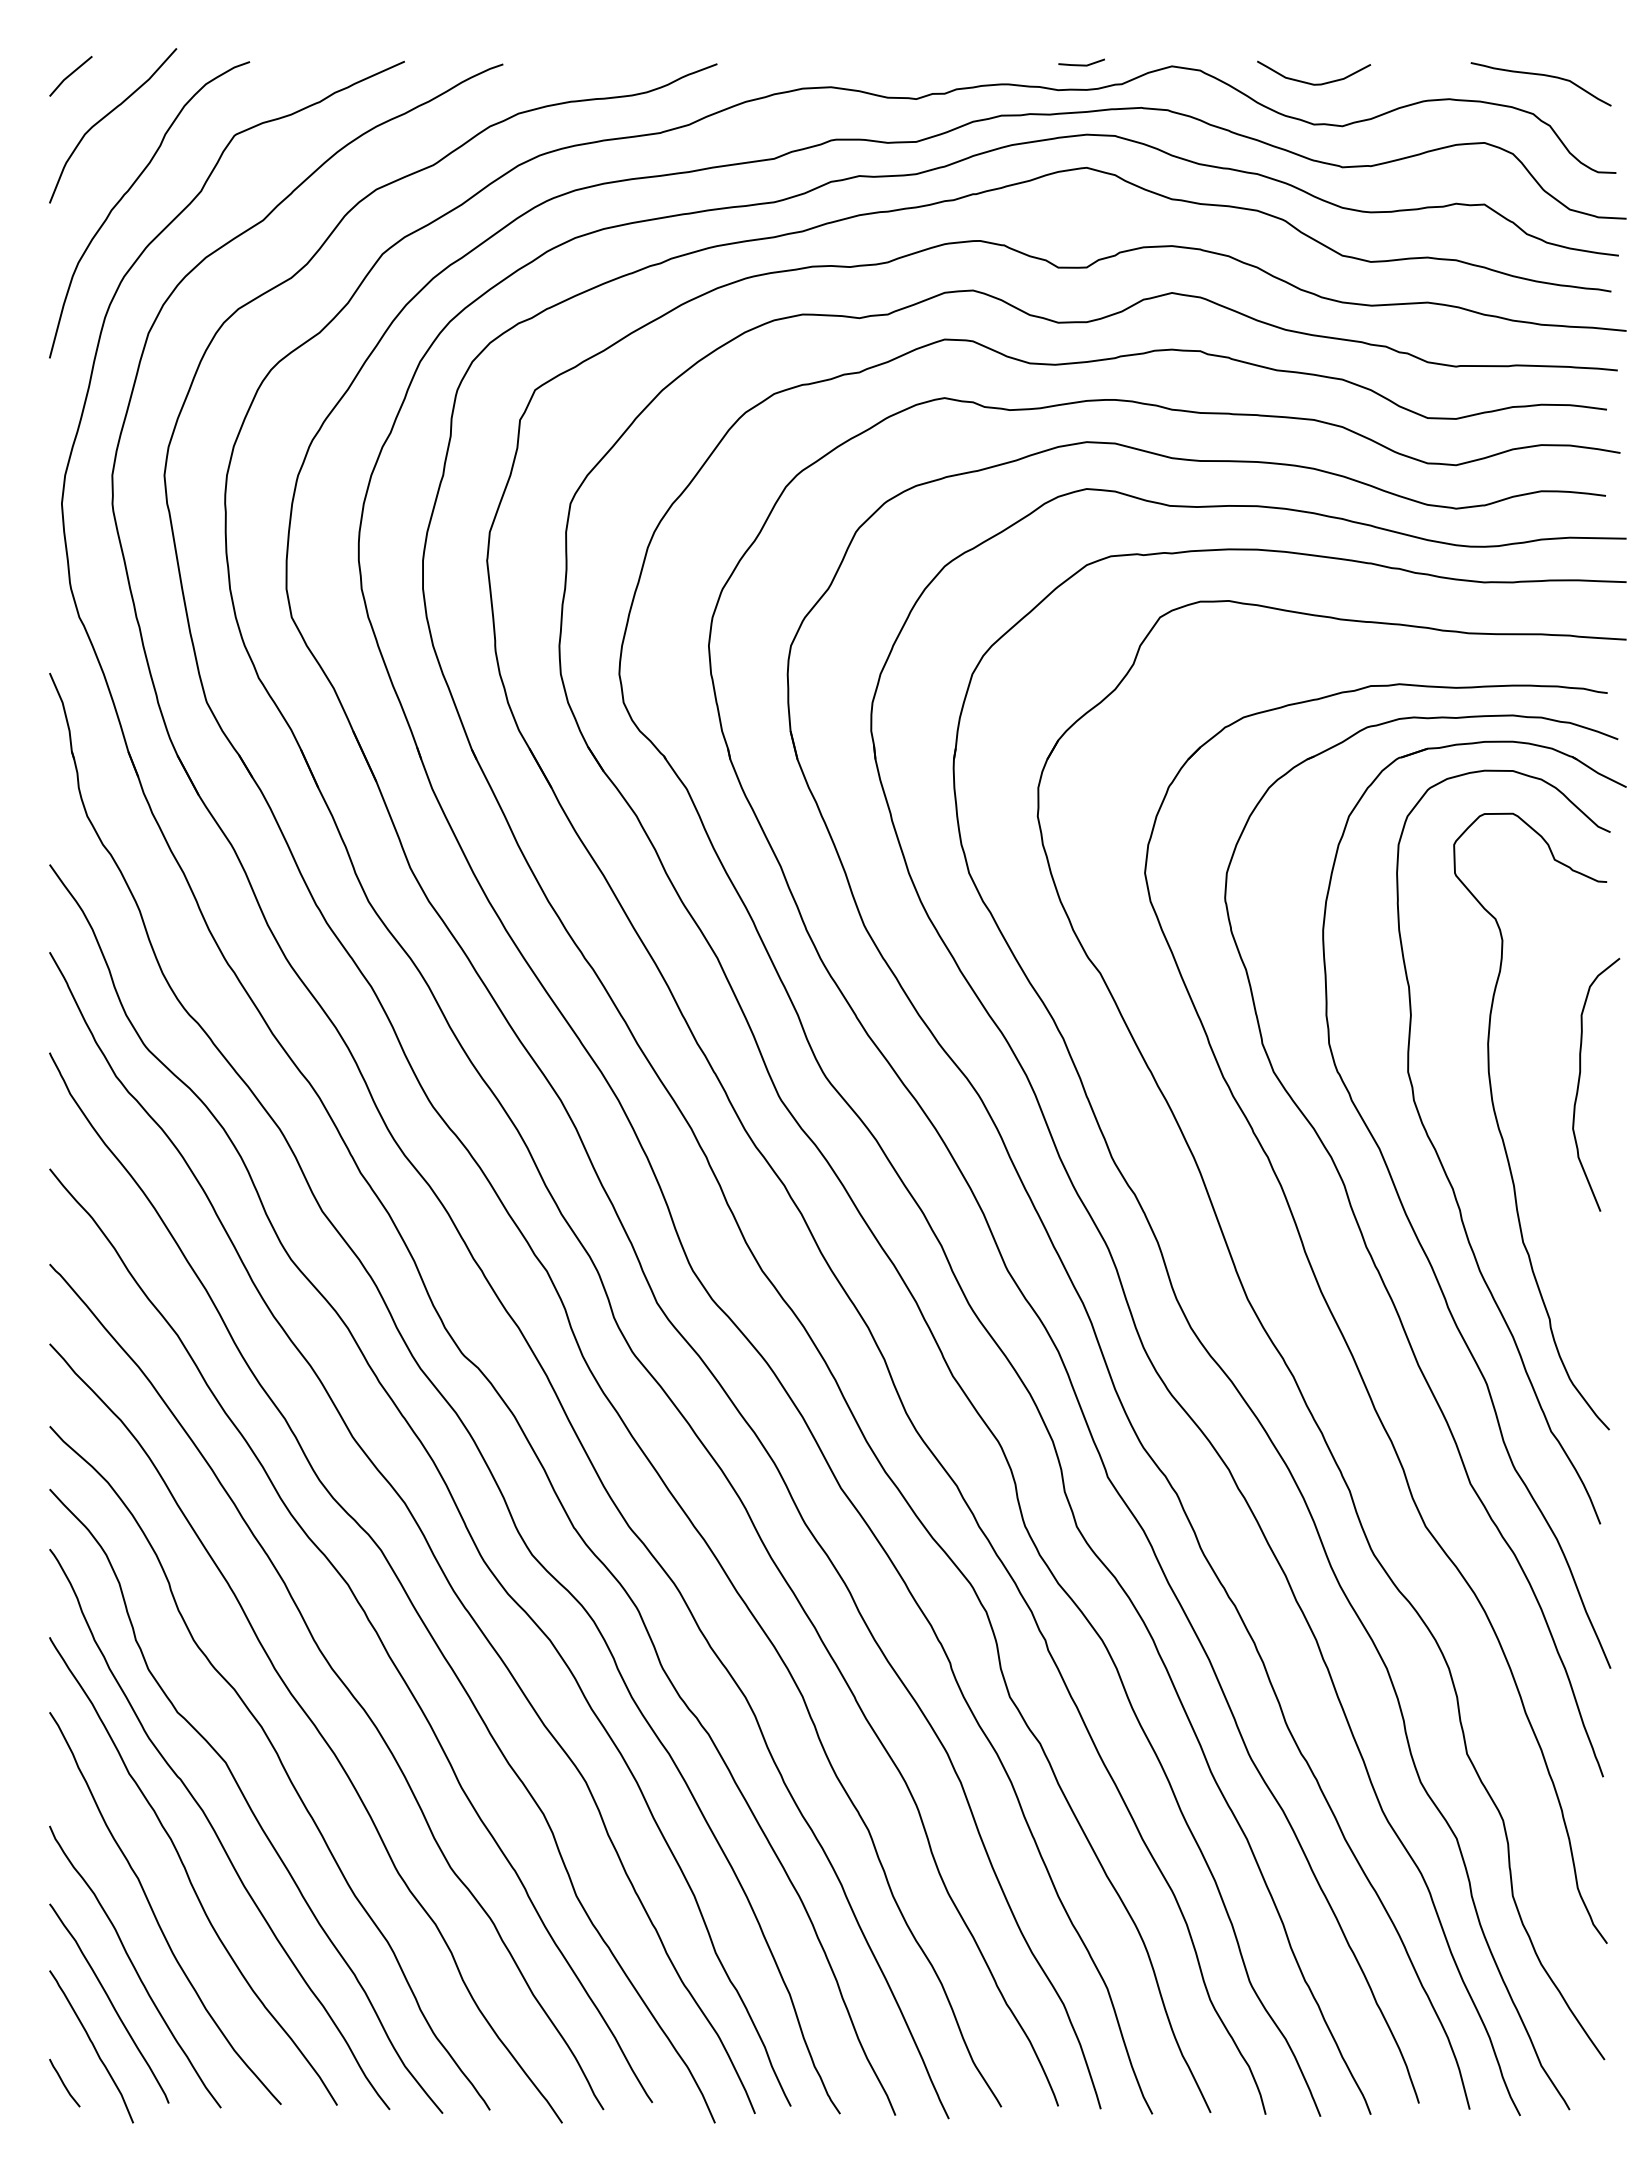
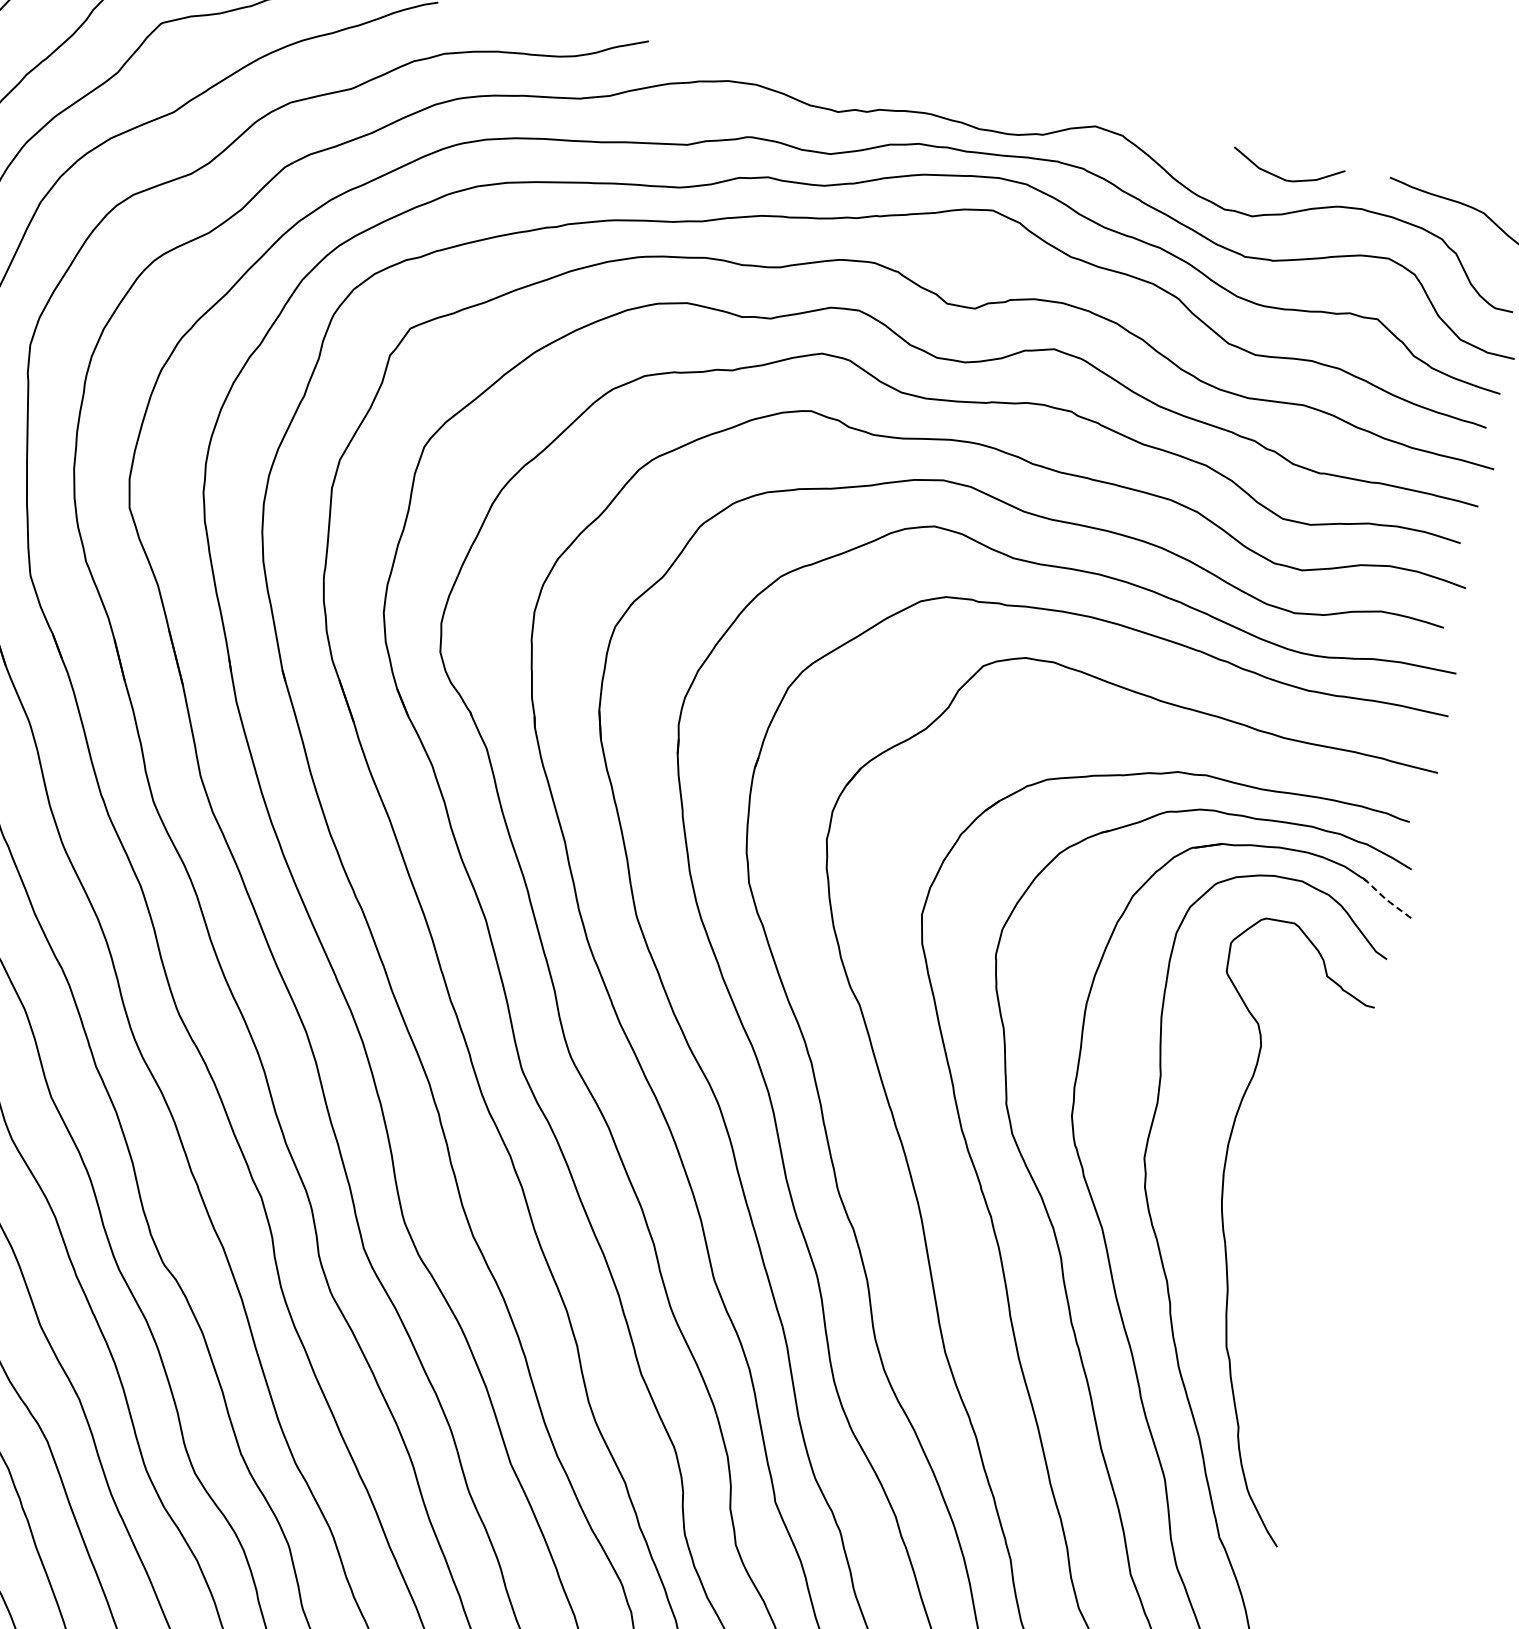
line: (1081, 64) -> (1006, 108), removed
curve: (1314, 83) -> (1286, 179), moved
line: (1598, 773) -> (1385, 899), solid -> dashed
curve: (1579, 1084) -> (1310, 1201), removed

